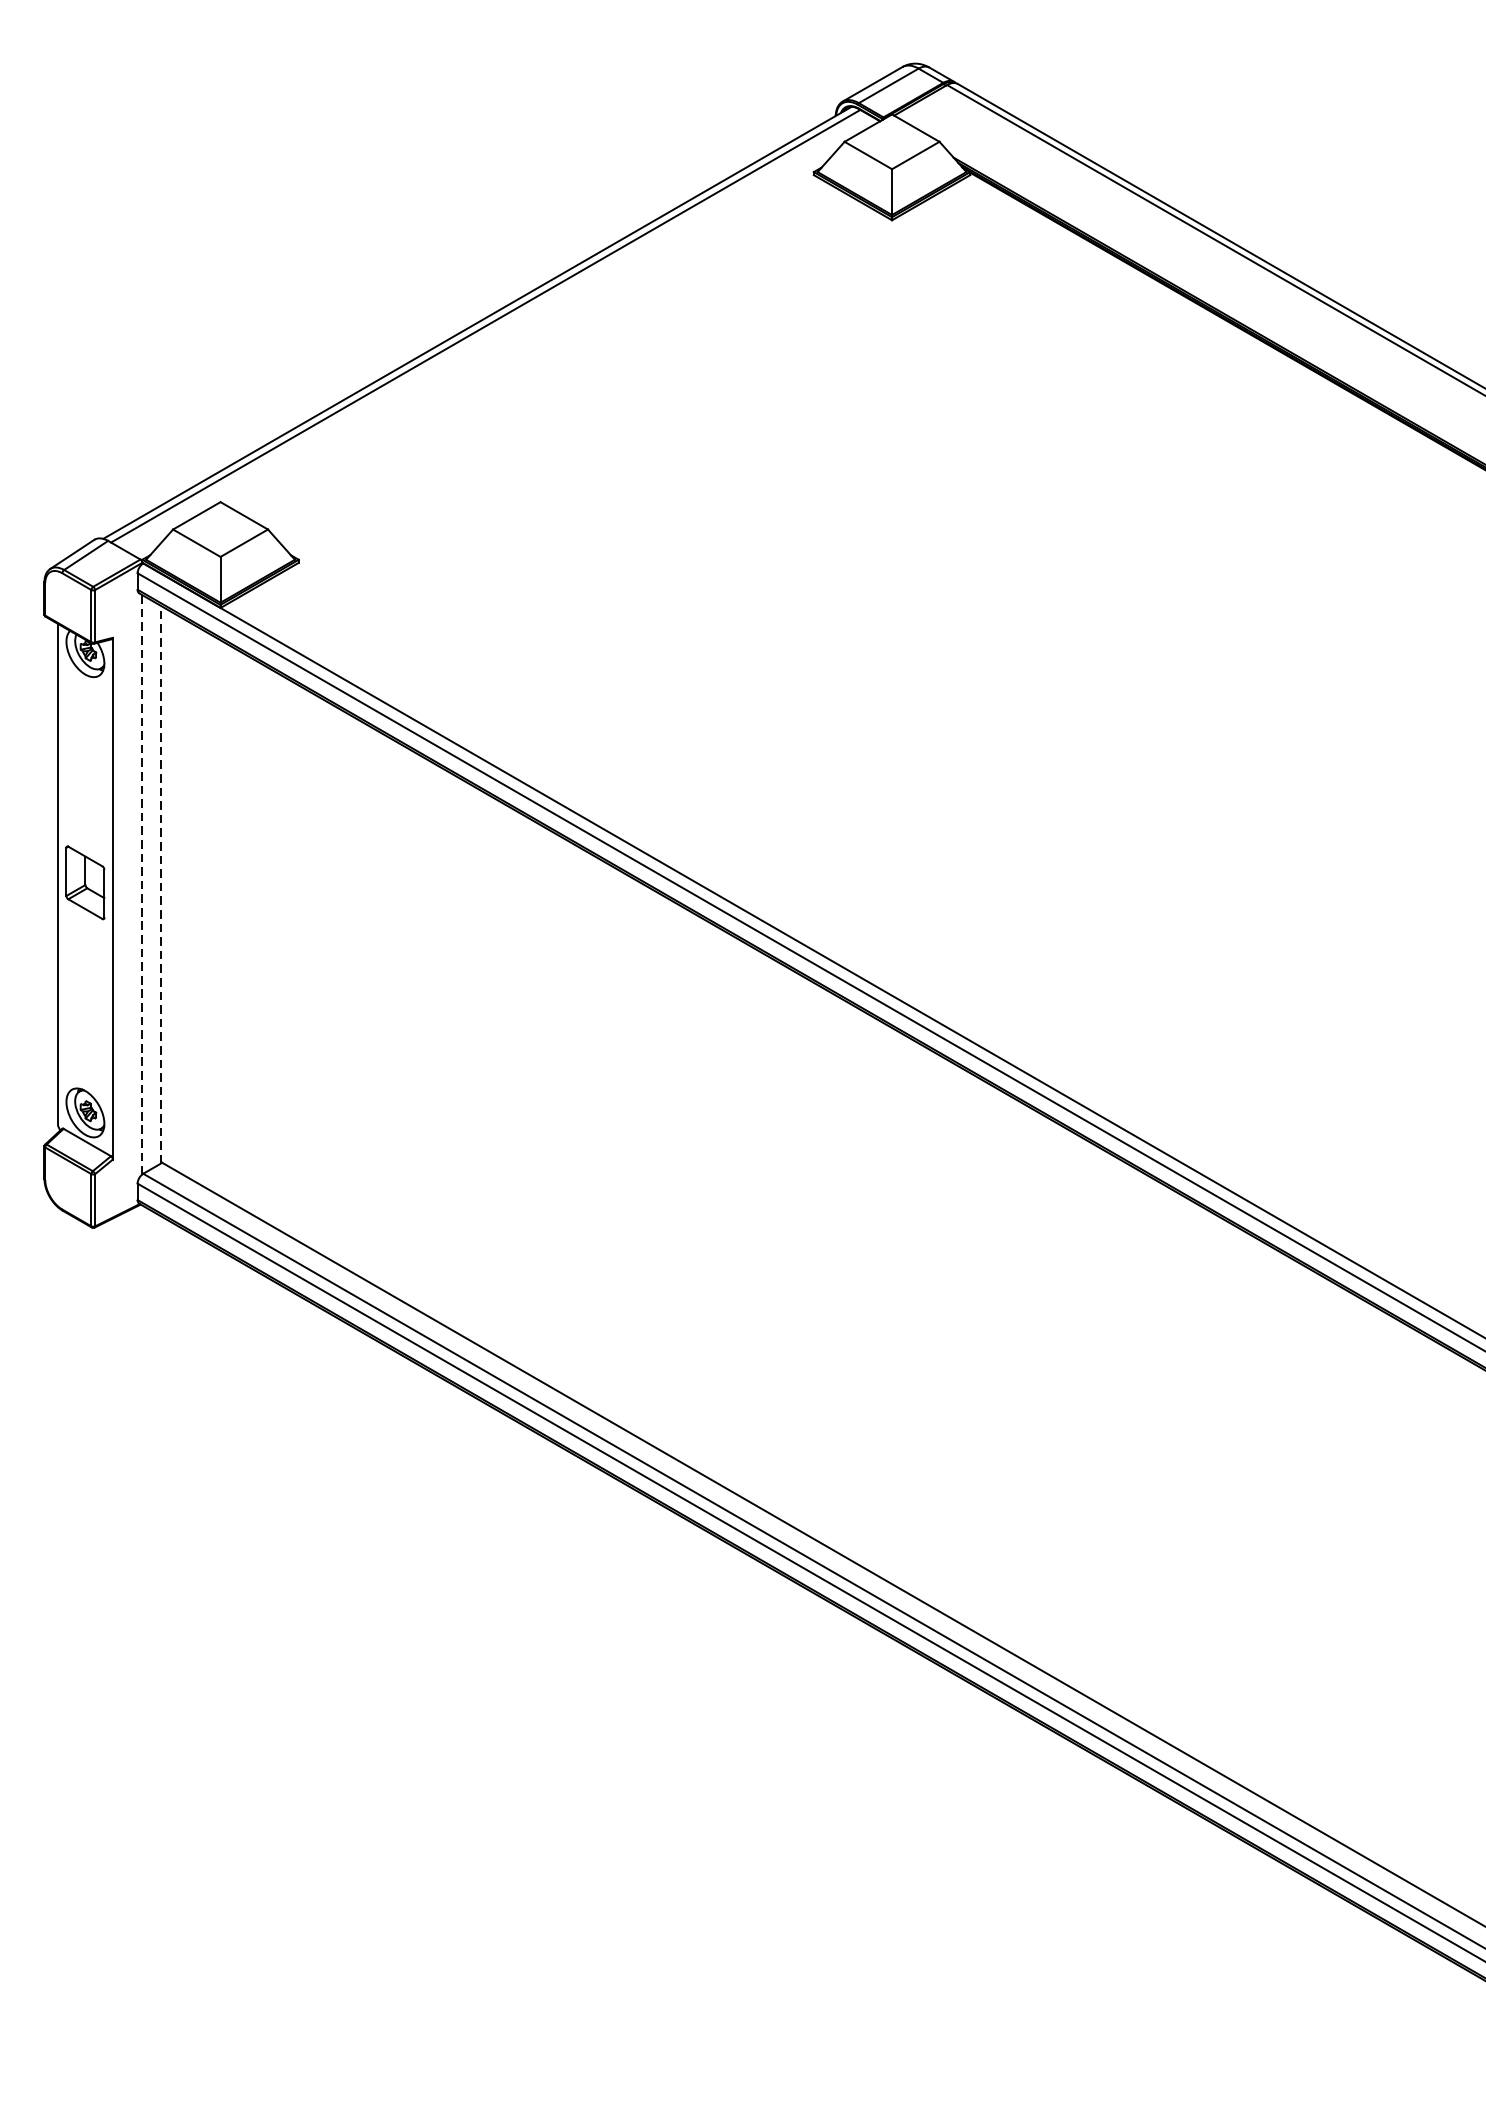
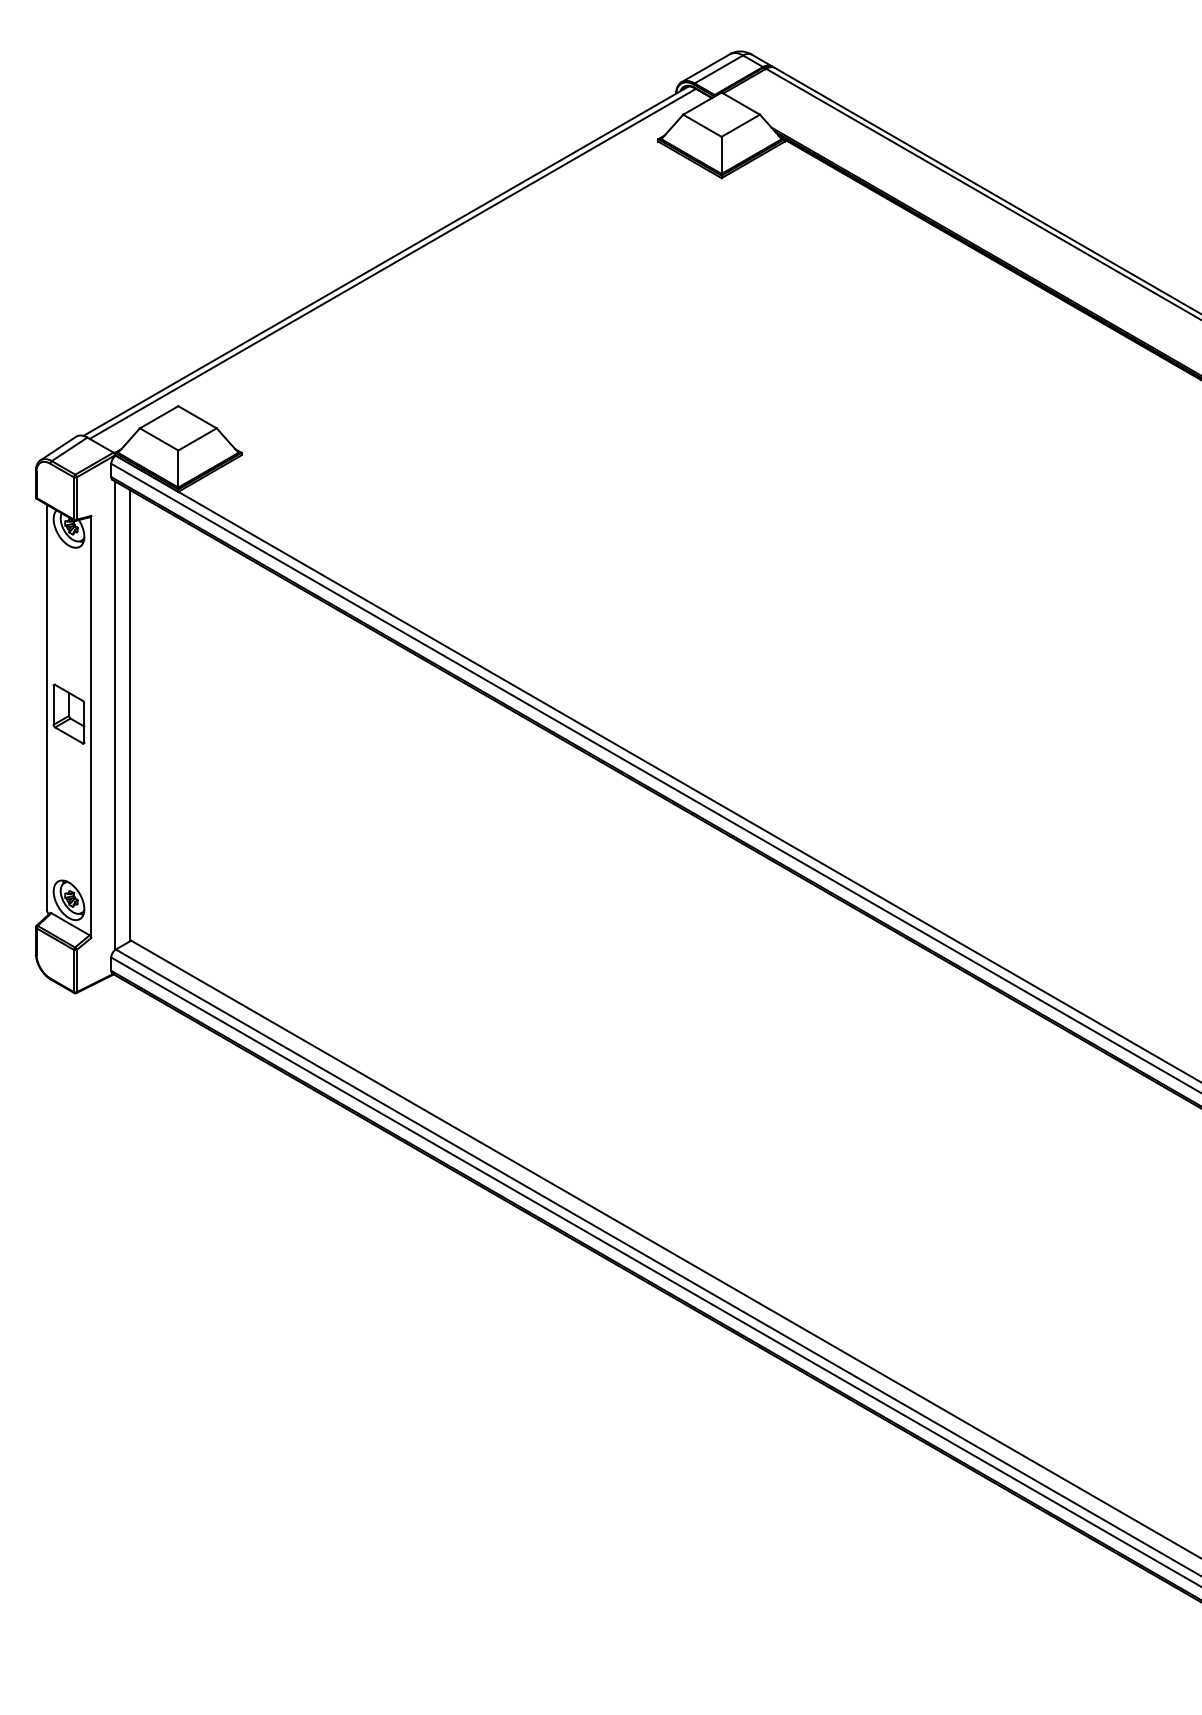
line: (161, 884) -> (130, 715), dashed -> solid
line: (142, 885) -> (115, 716), dashed -> solid

